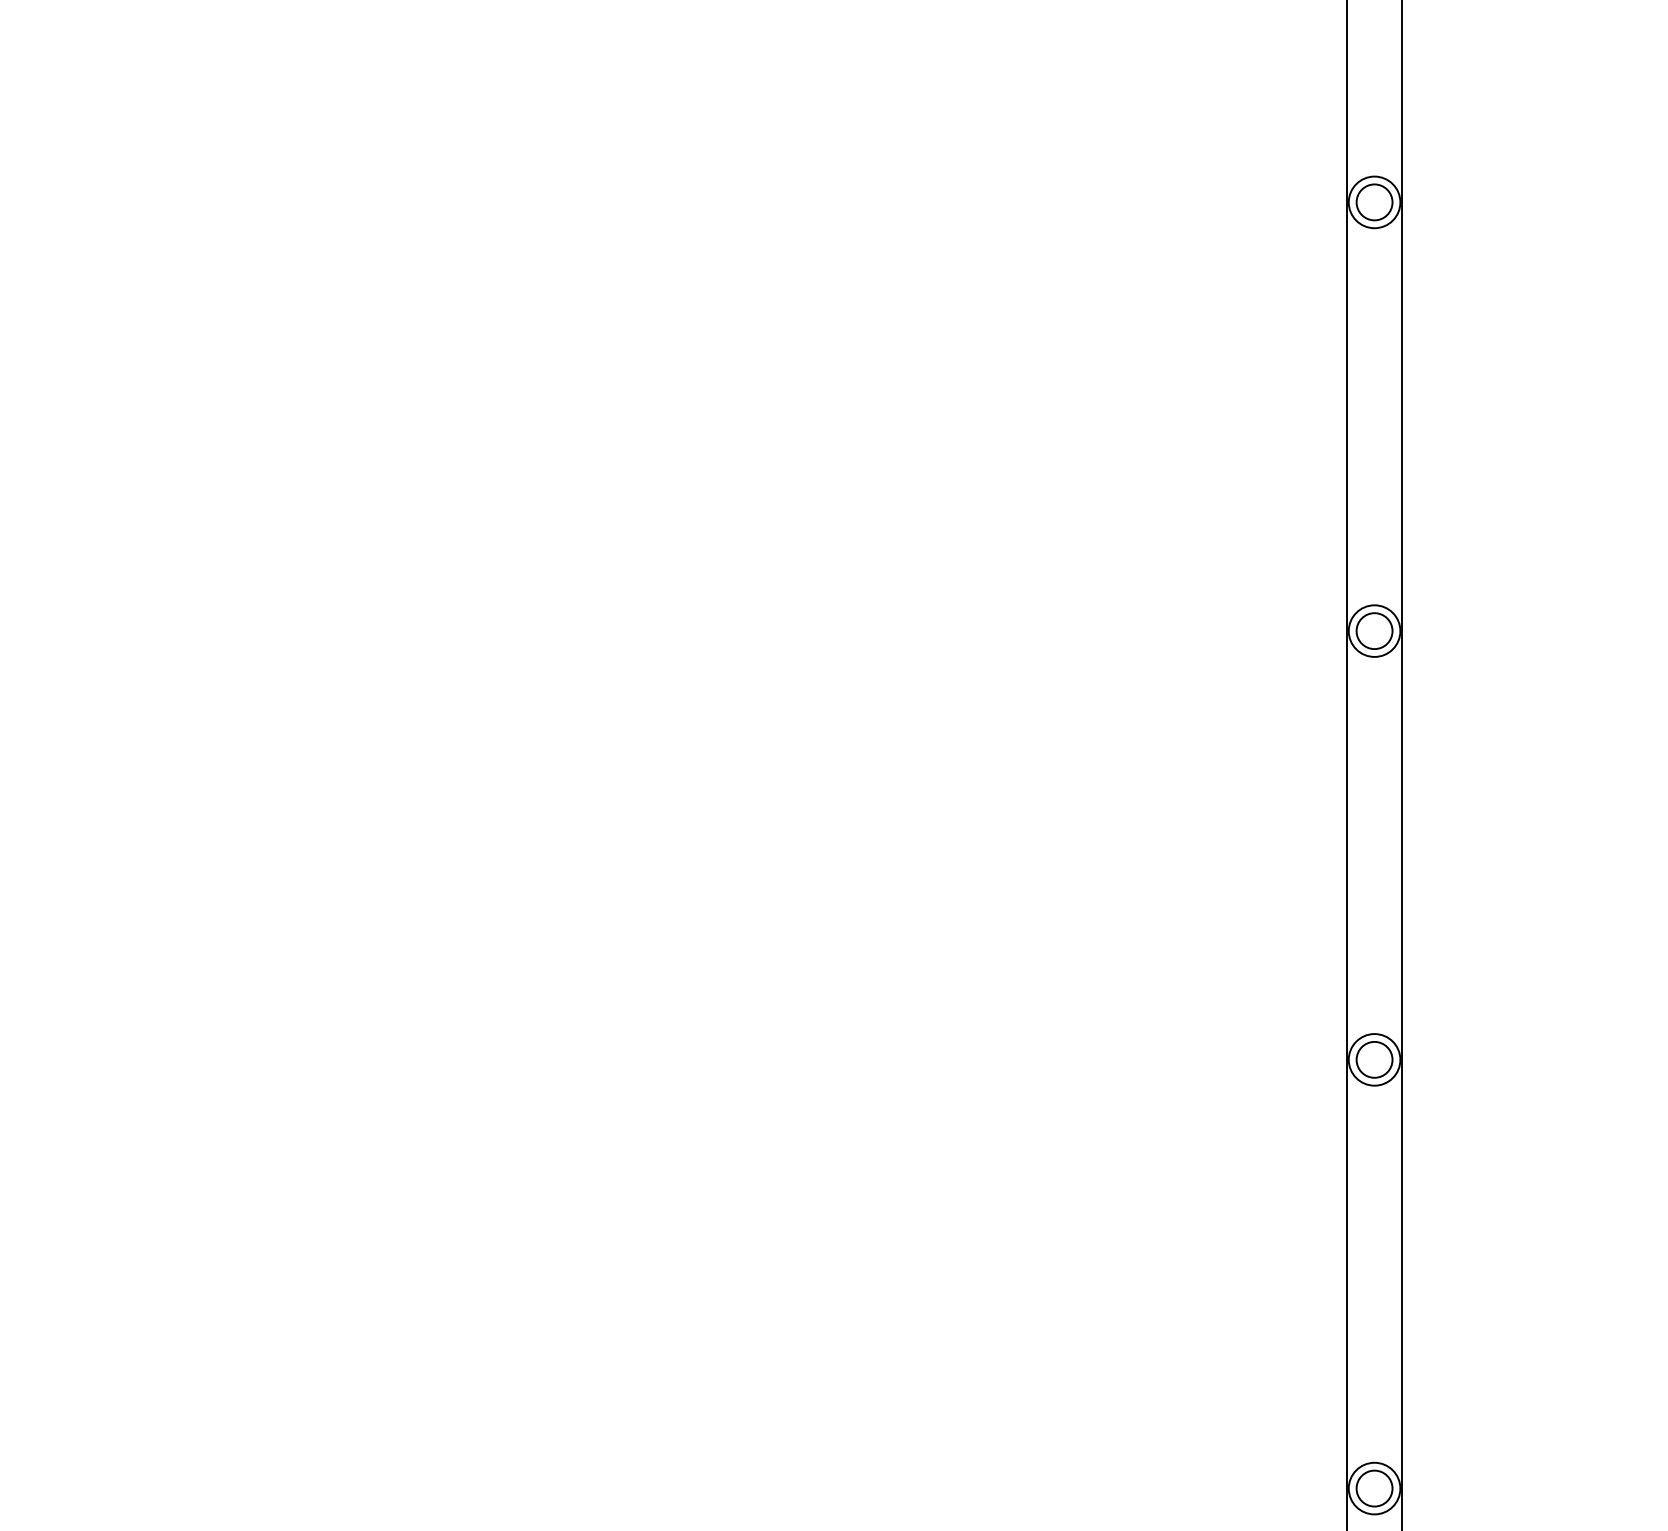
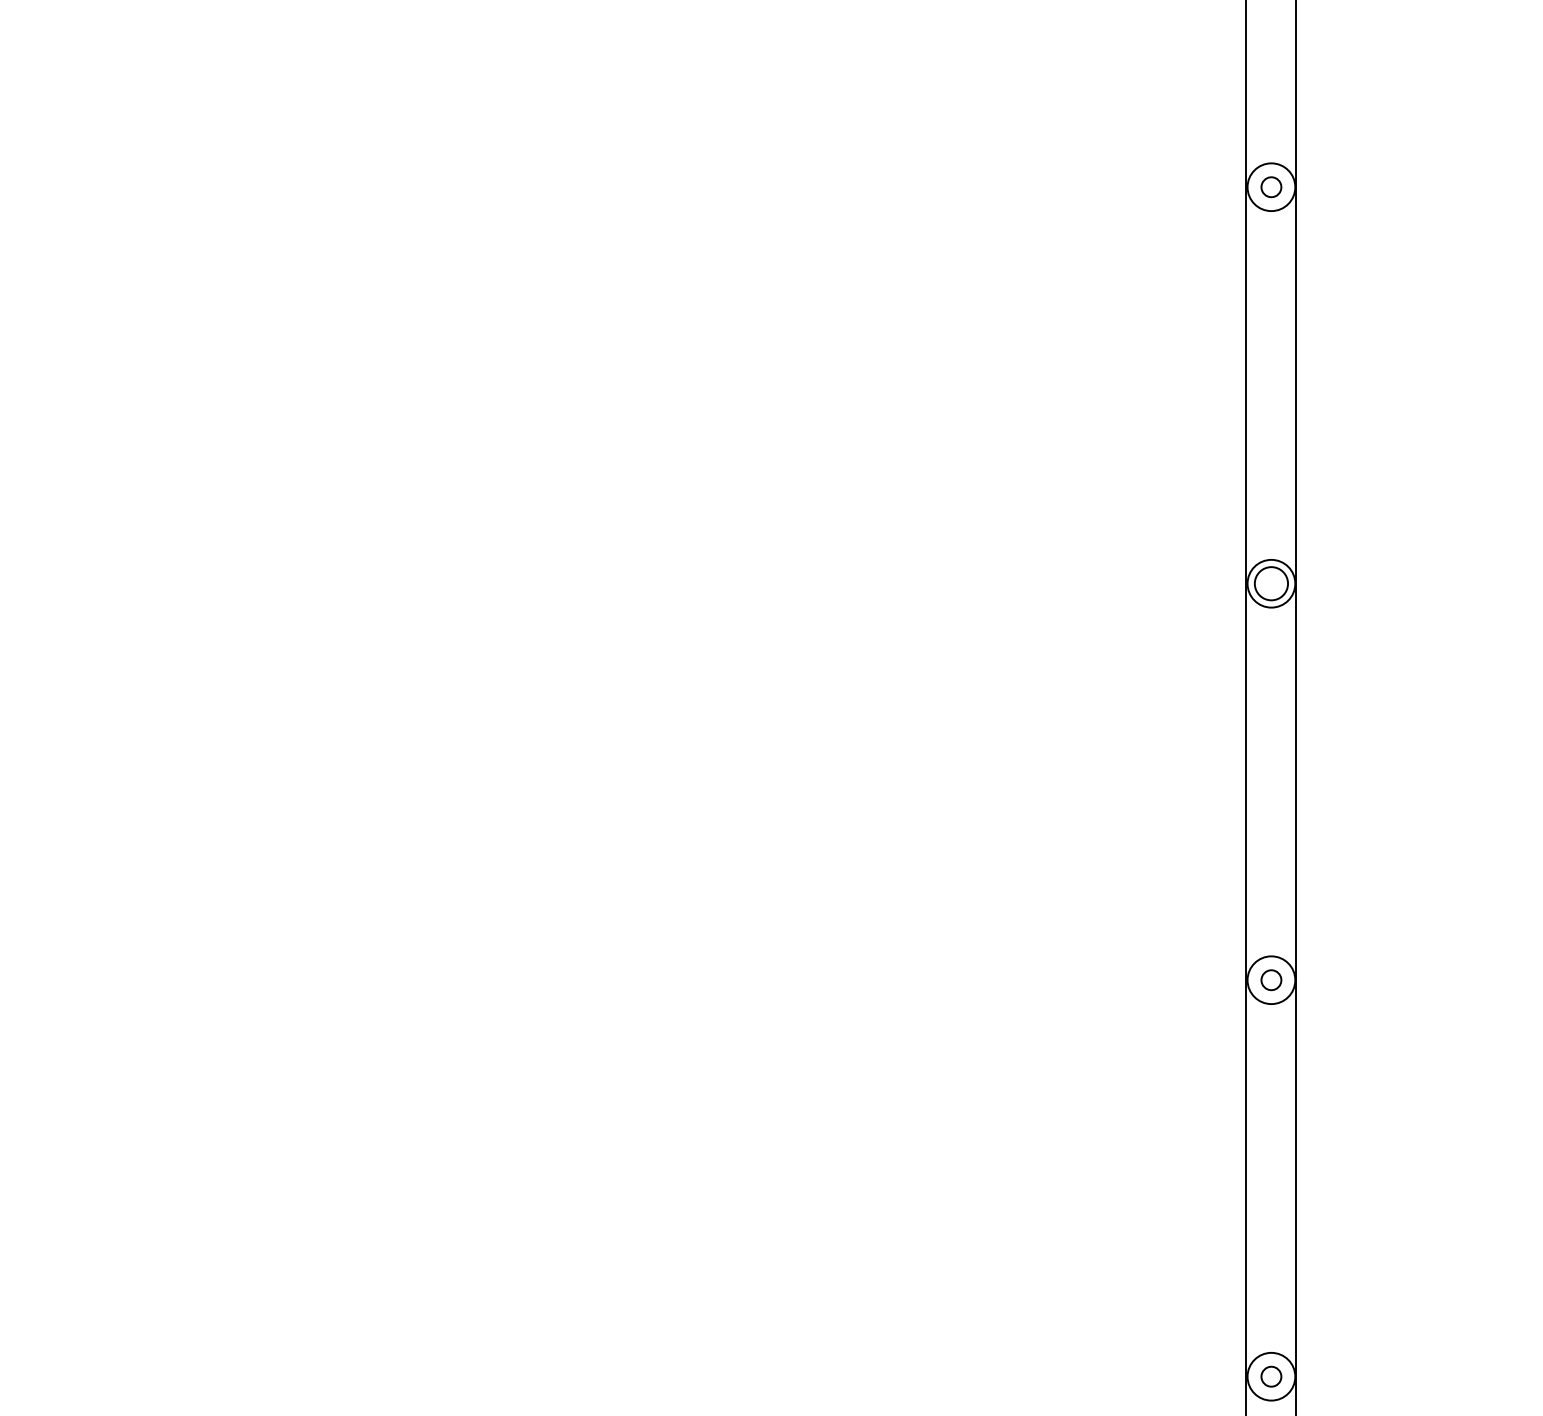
circle: (1374, 201) -> (1271, 186), size x0.6
circle: (1374, 1059) -> (1271, 979), size x0.6
circle: (1374, 1488) -> (1271, 1376), size x0.6

